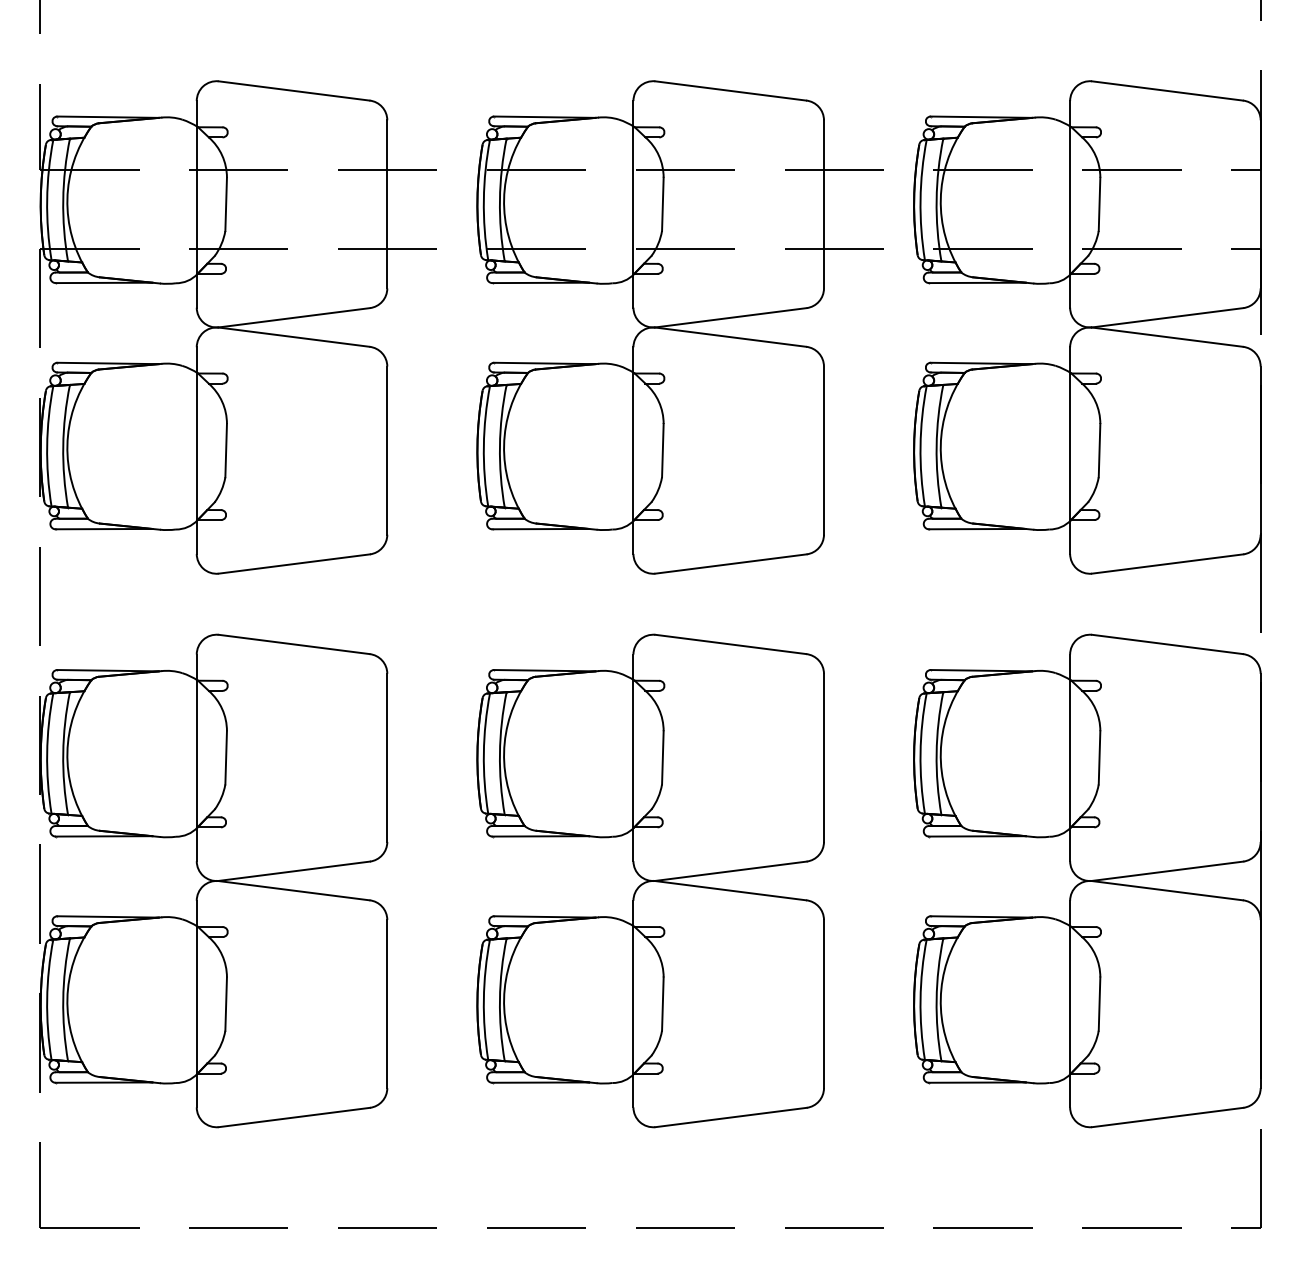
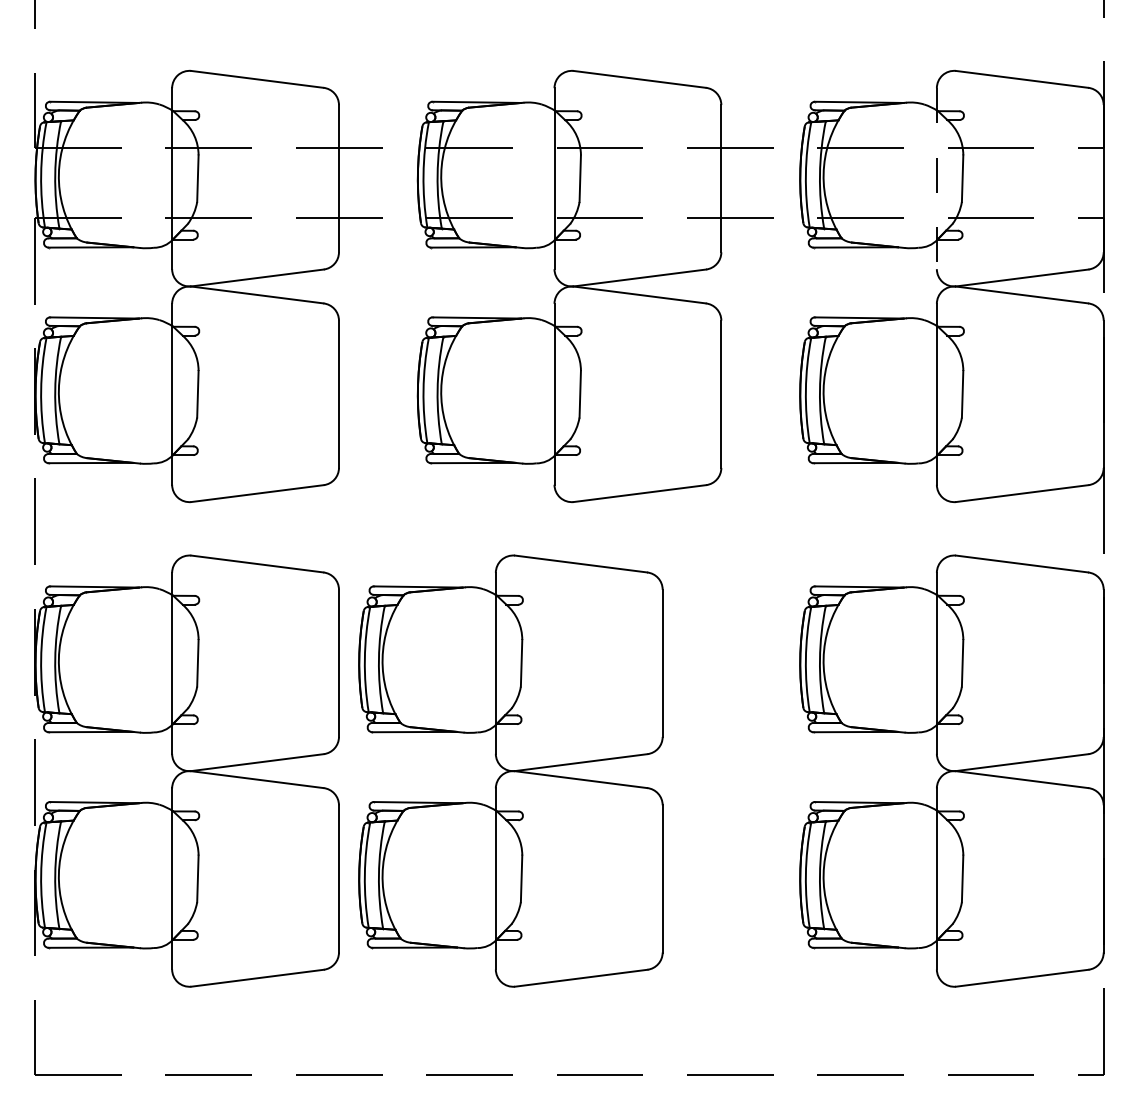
line: (1070, 204) -> (937, 178), solid -> dashed
part: (650, 880) -> (510, 770), moved

